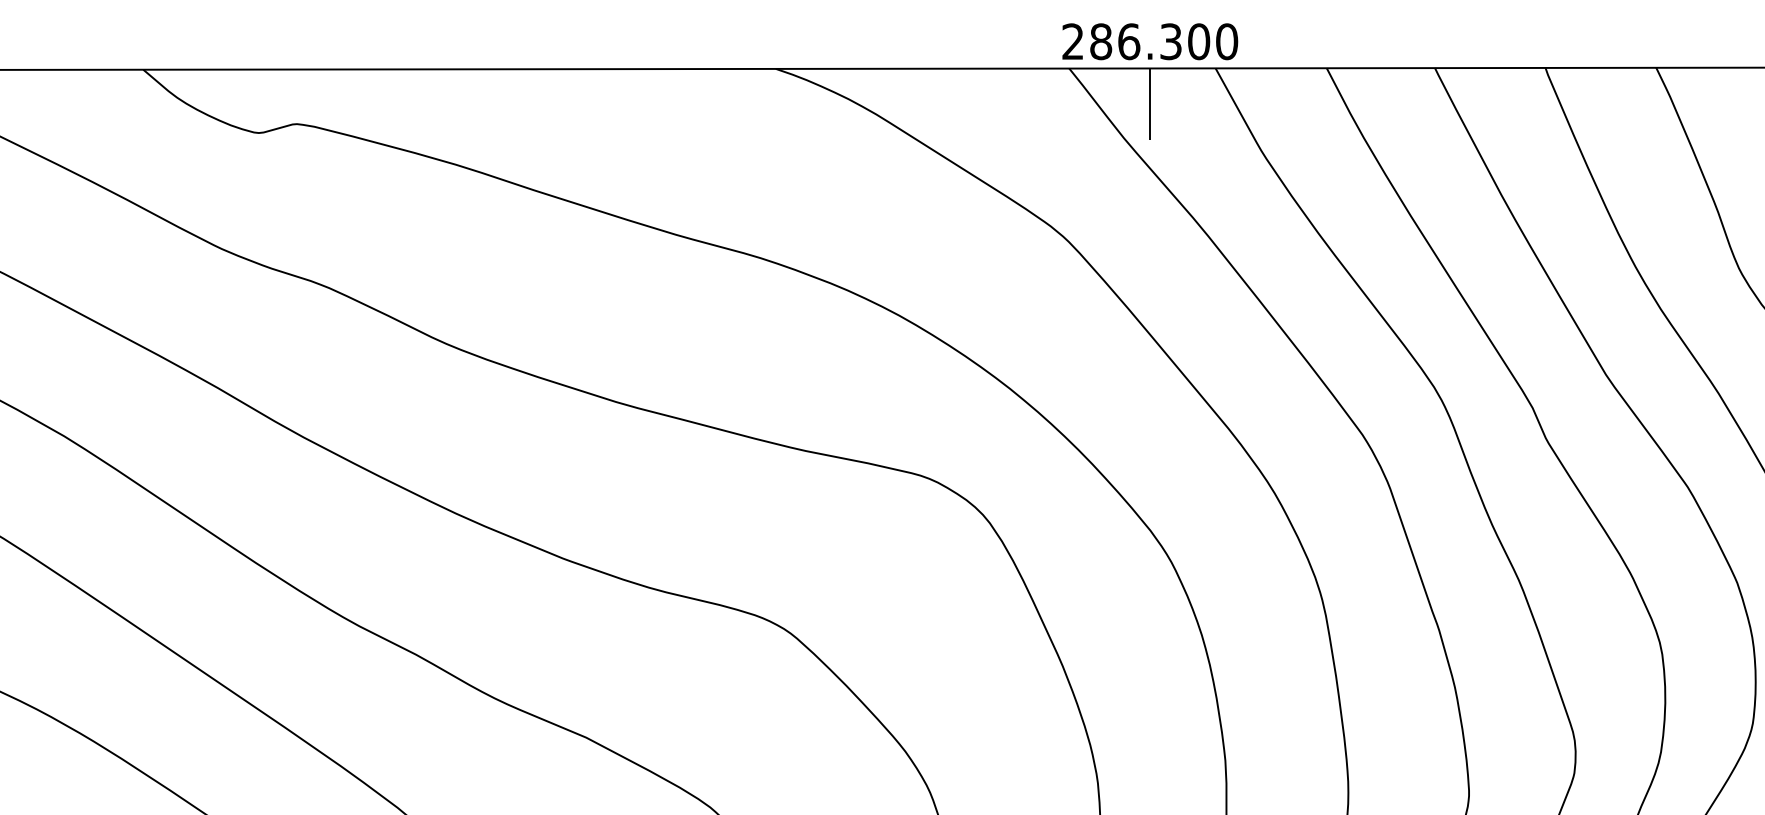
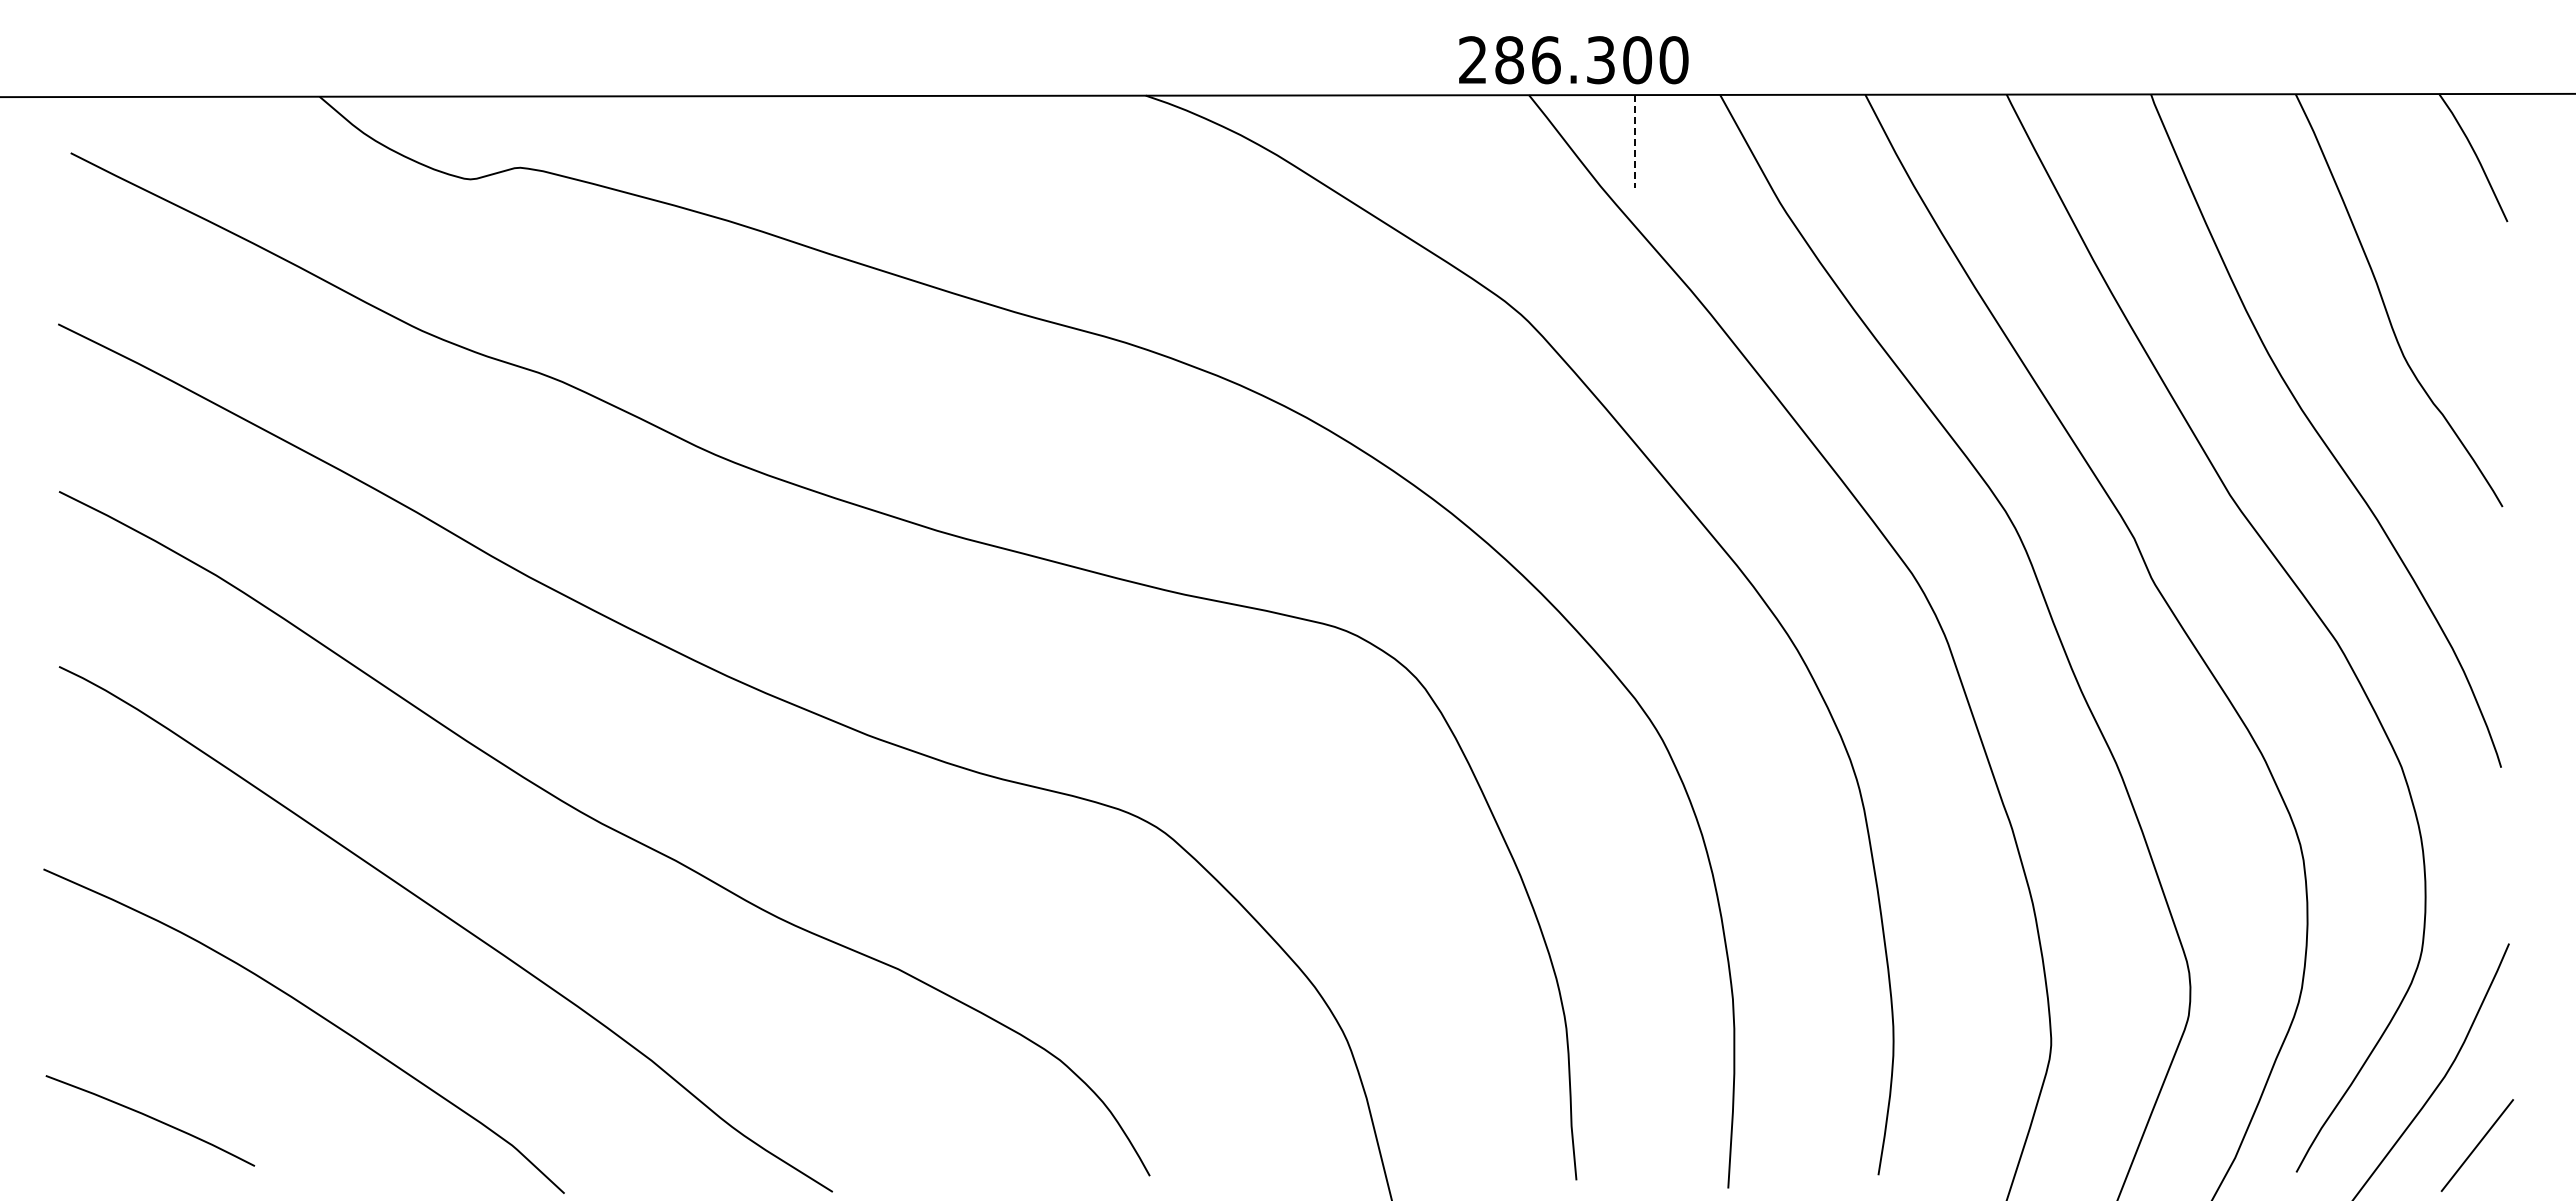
text: (1150, 42) -> (1573, 60), moved
line: (1150, 104) -> (1634, 141), solid -> dashed

